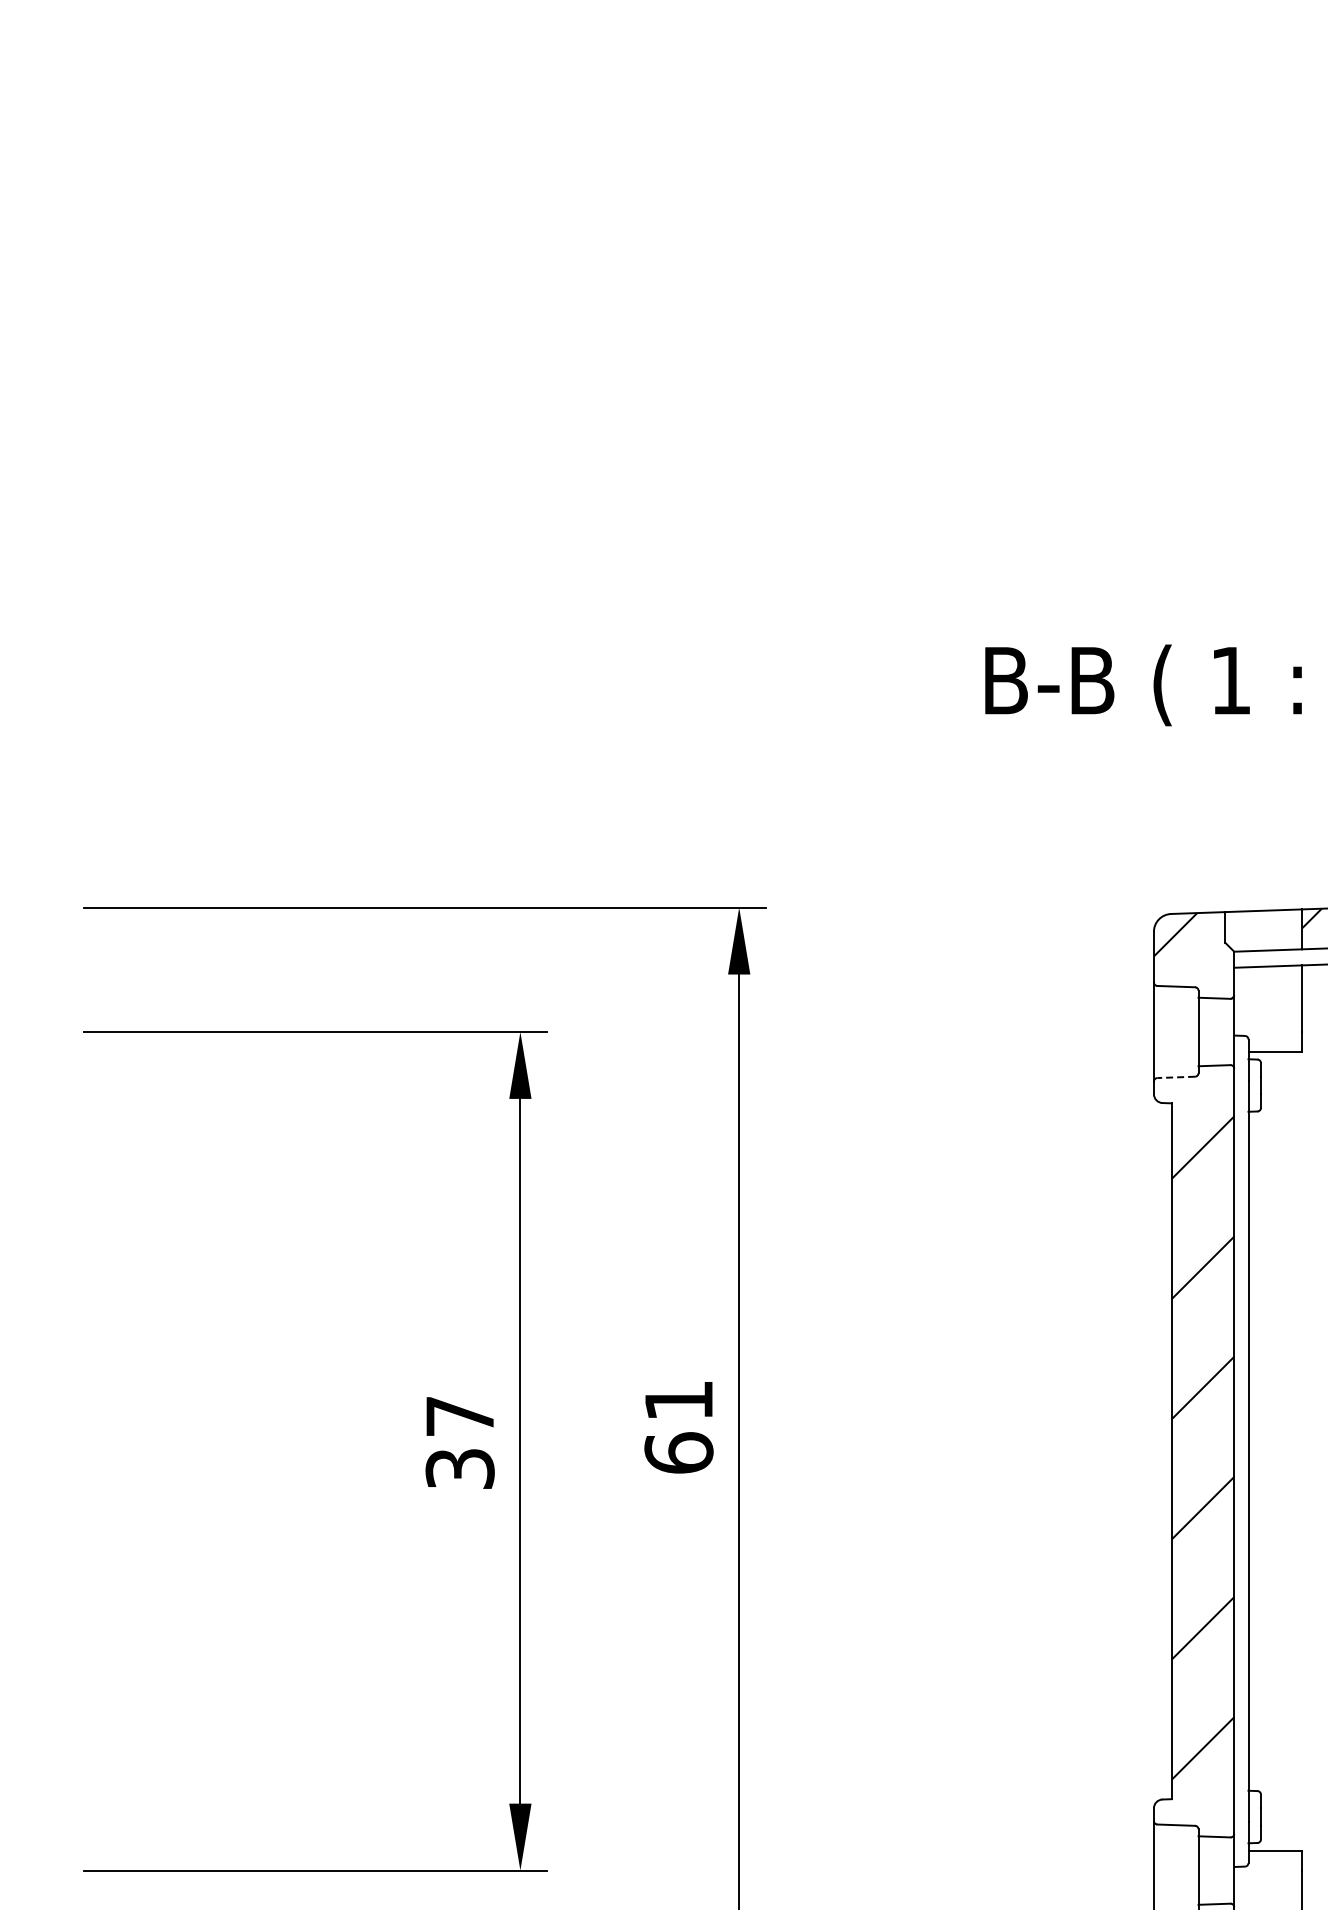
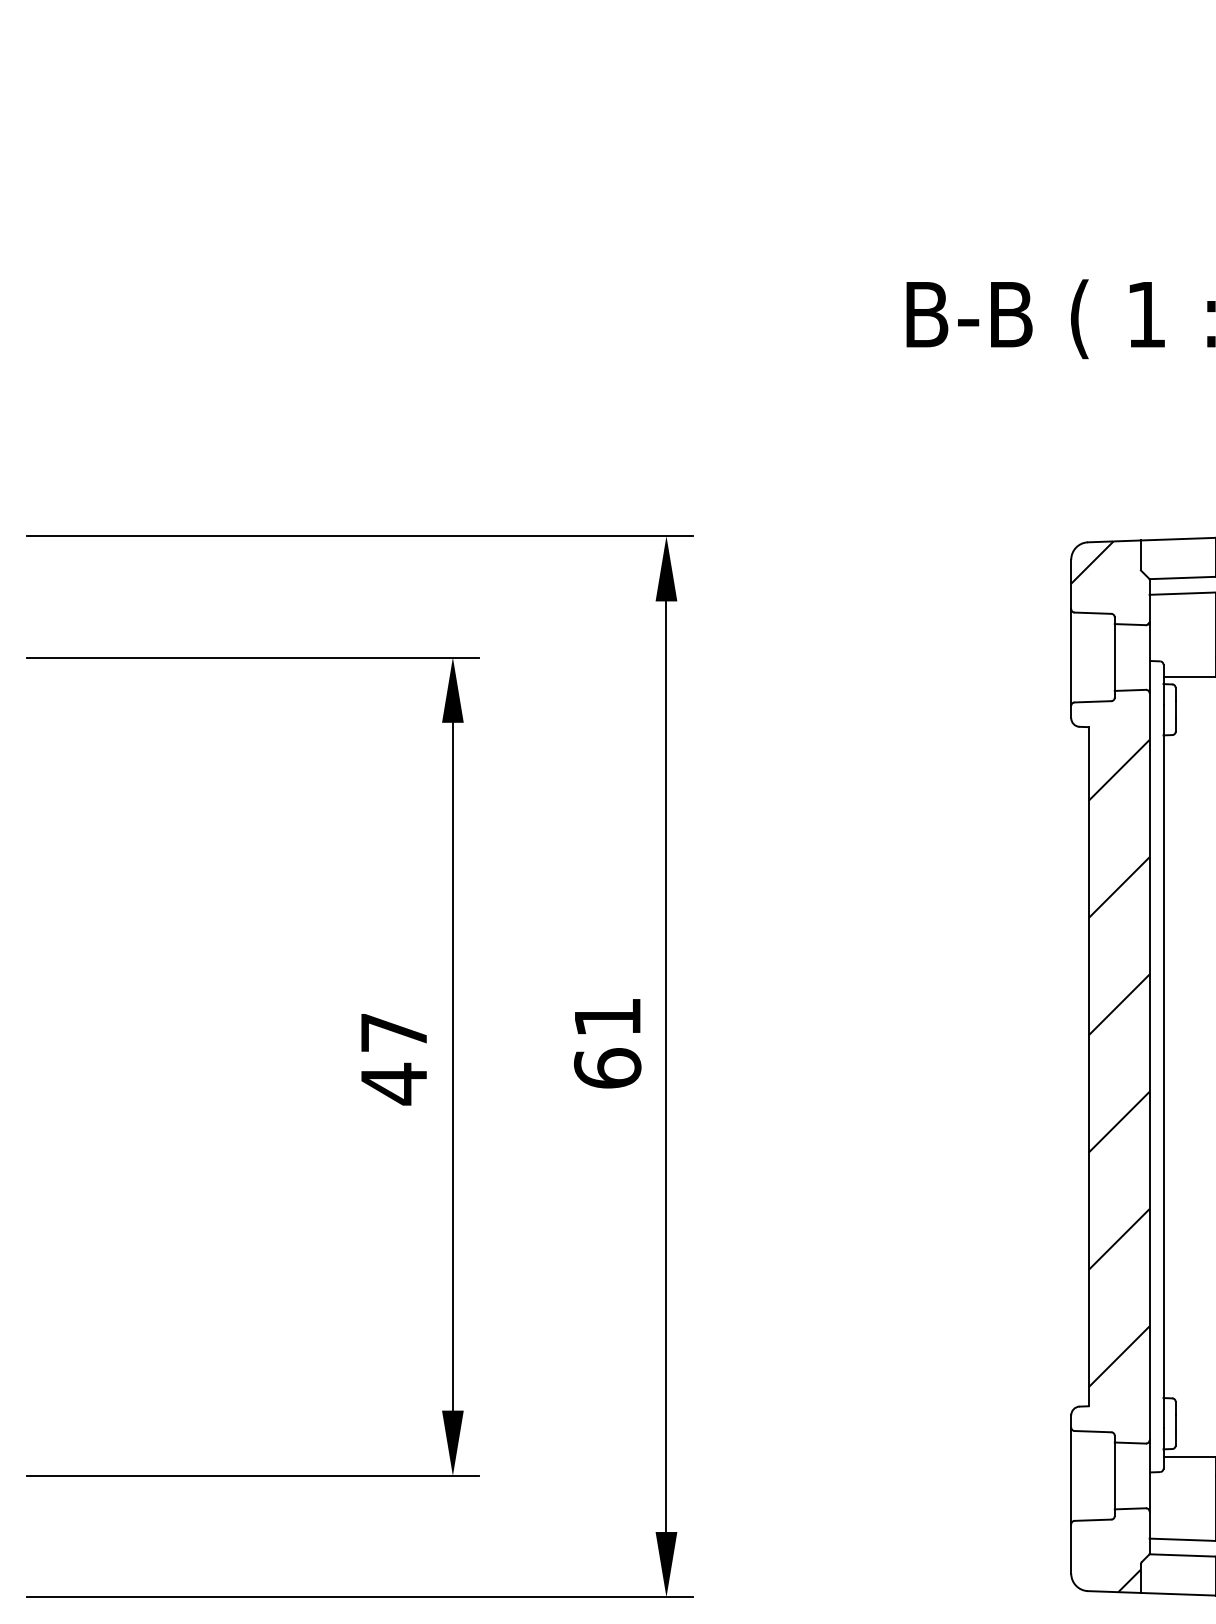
line: (1176, 1077) -> (1093, 701), dashed -> solid
text: (459, 1469) -> (393, 1084), 37 -> 47

